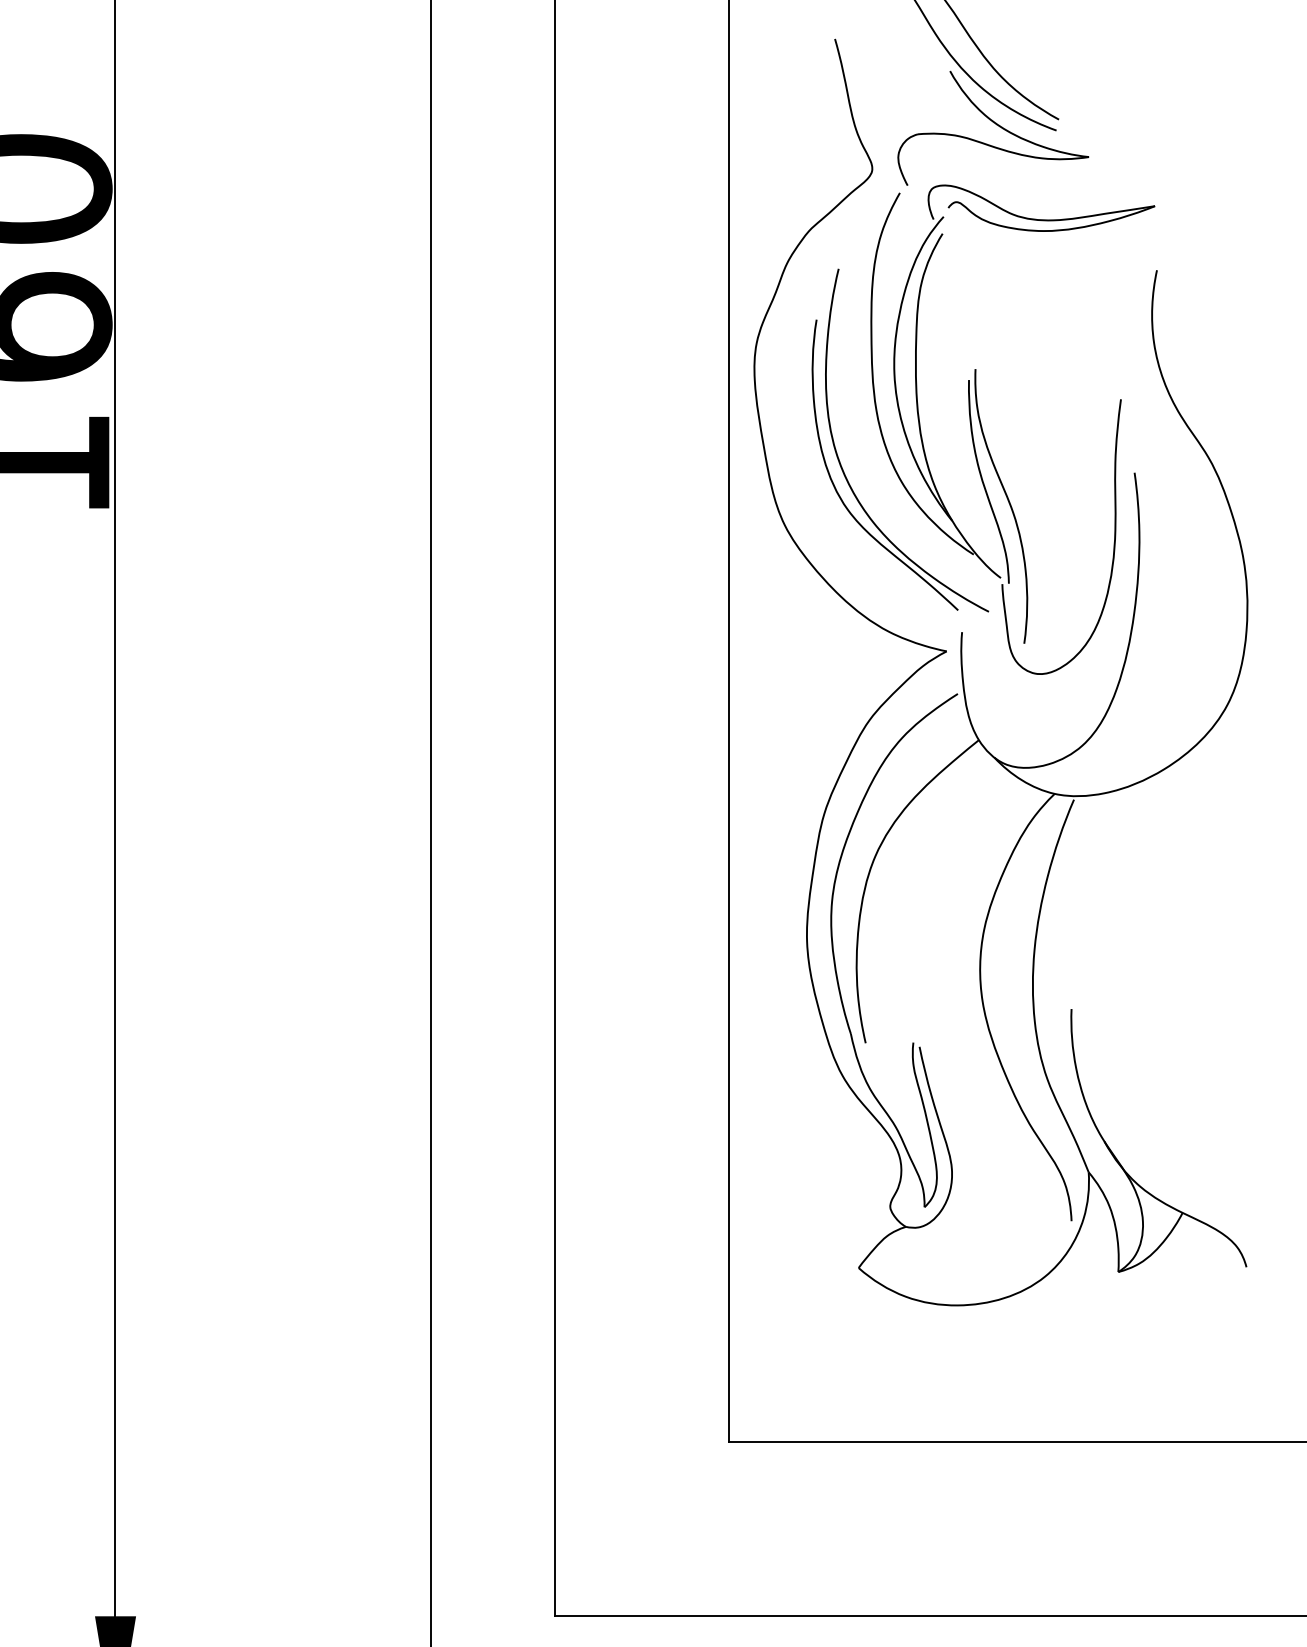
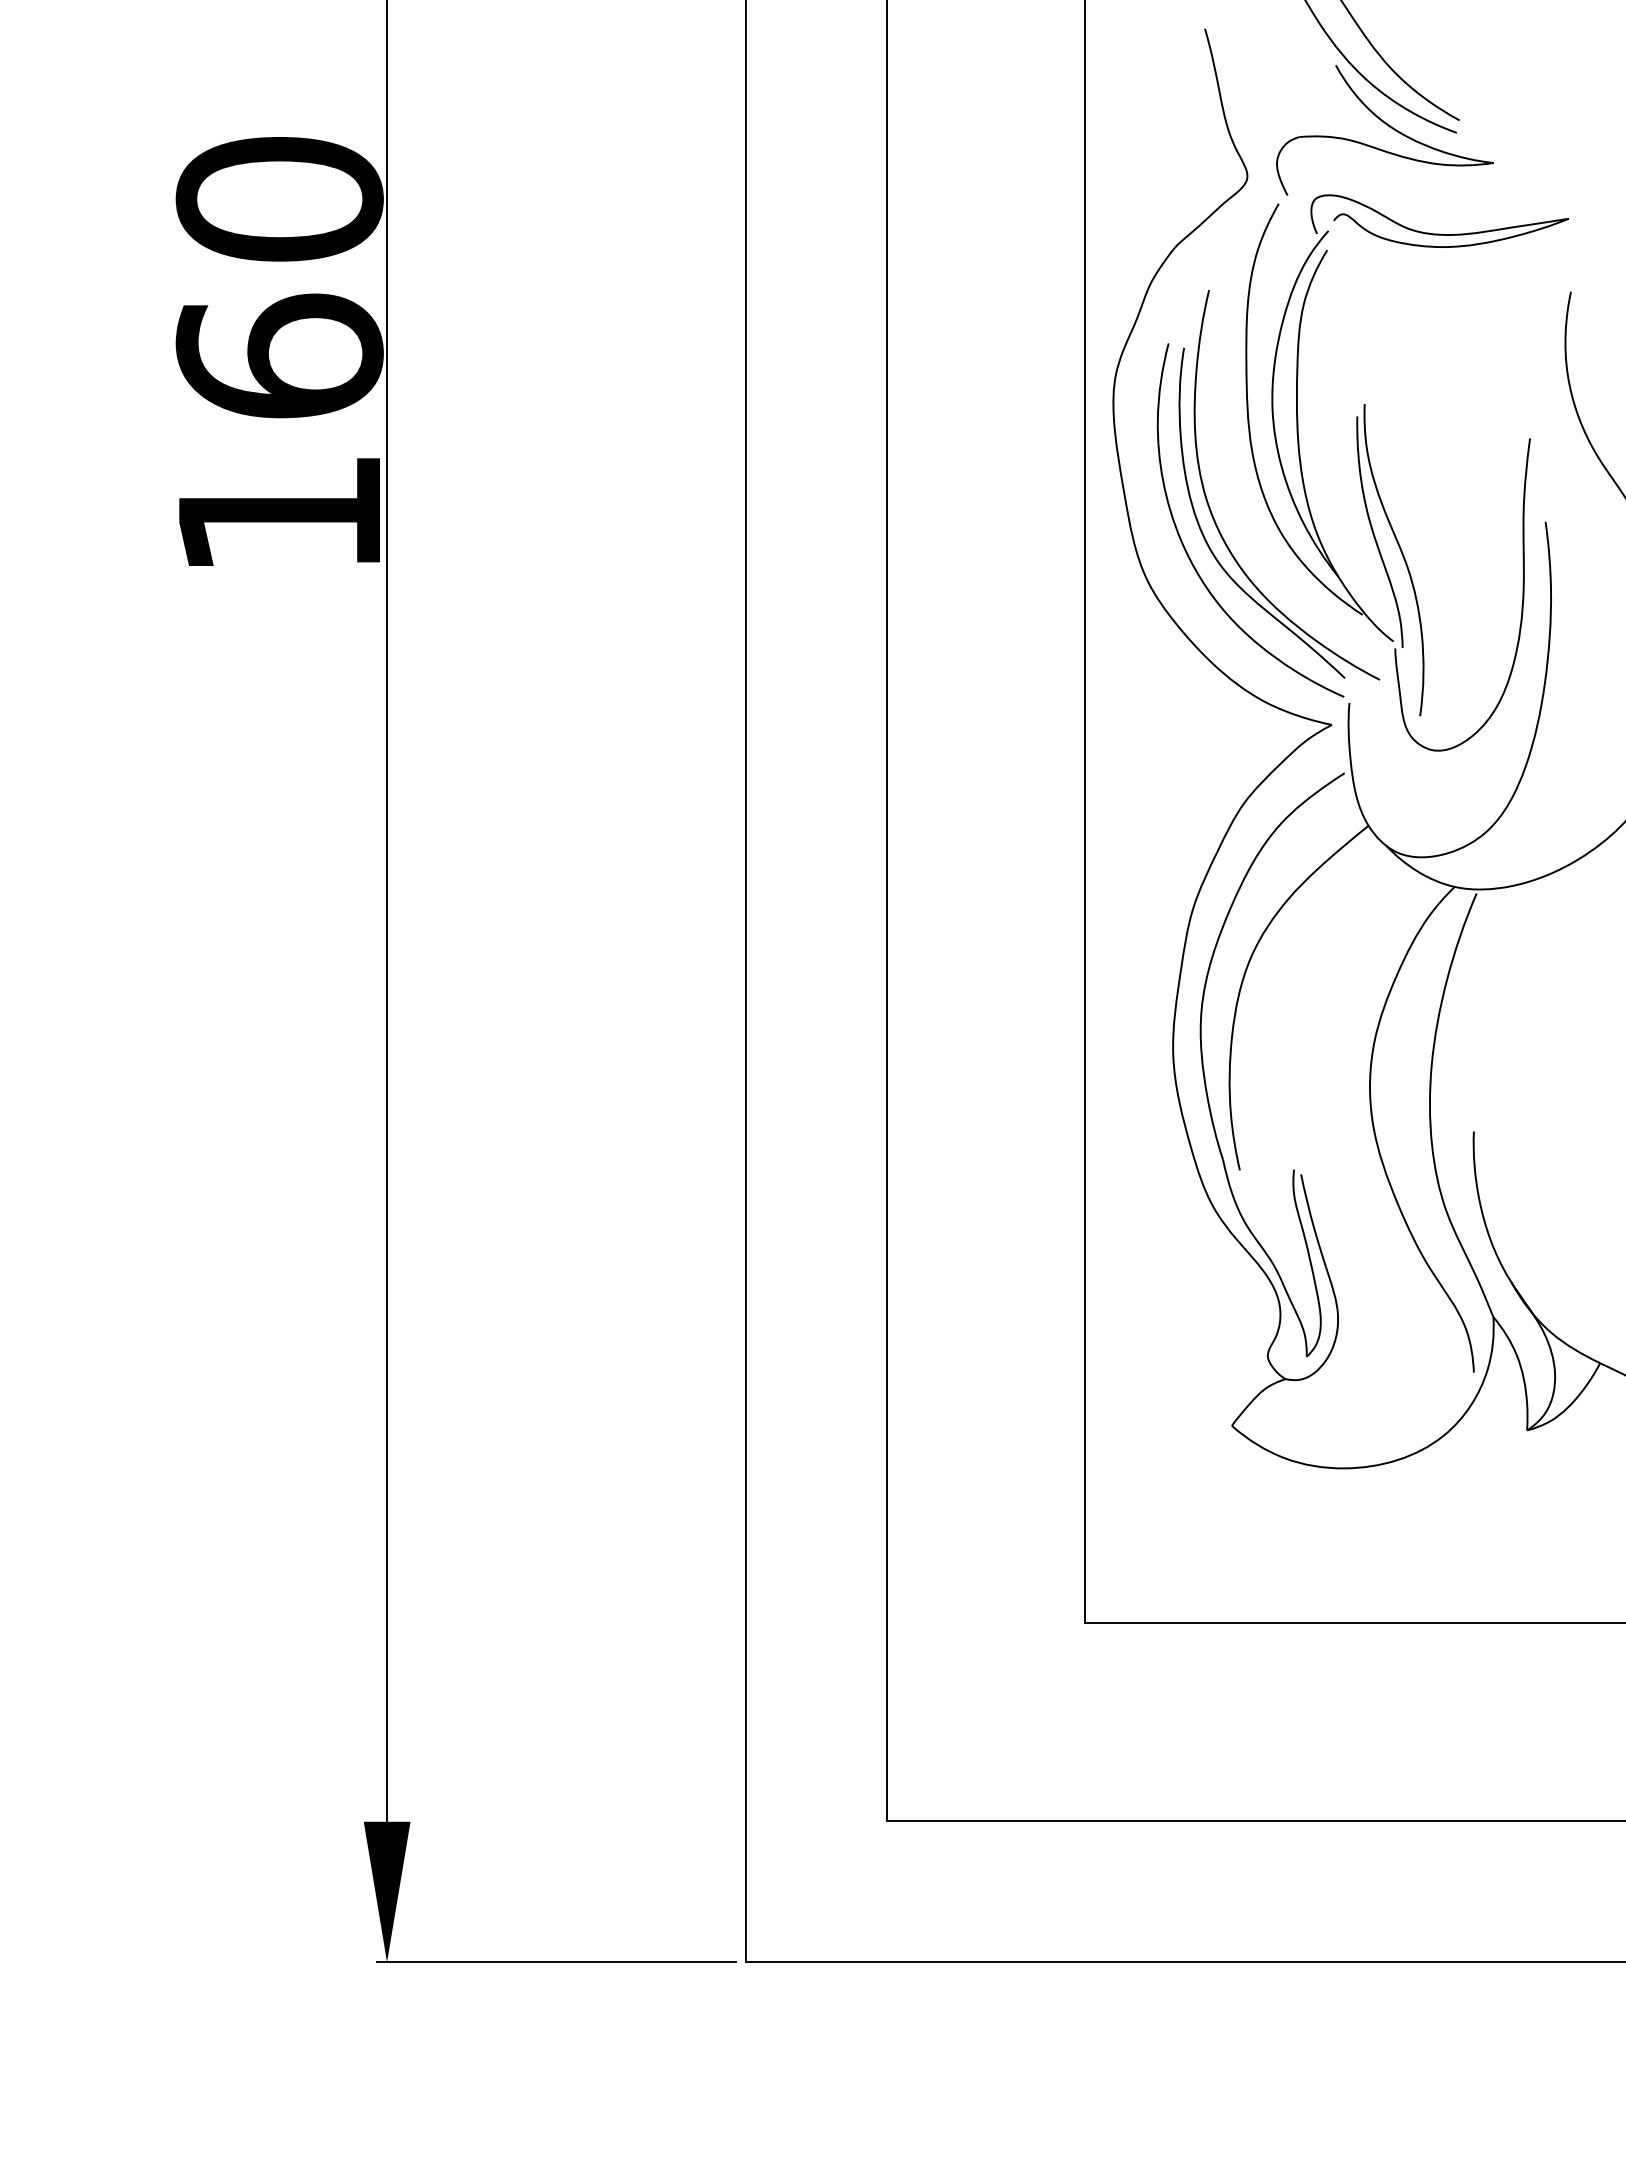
curve: (819, 498) -> (1187, 551), added

